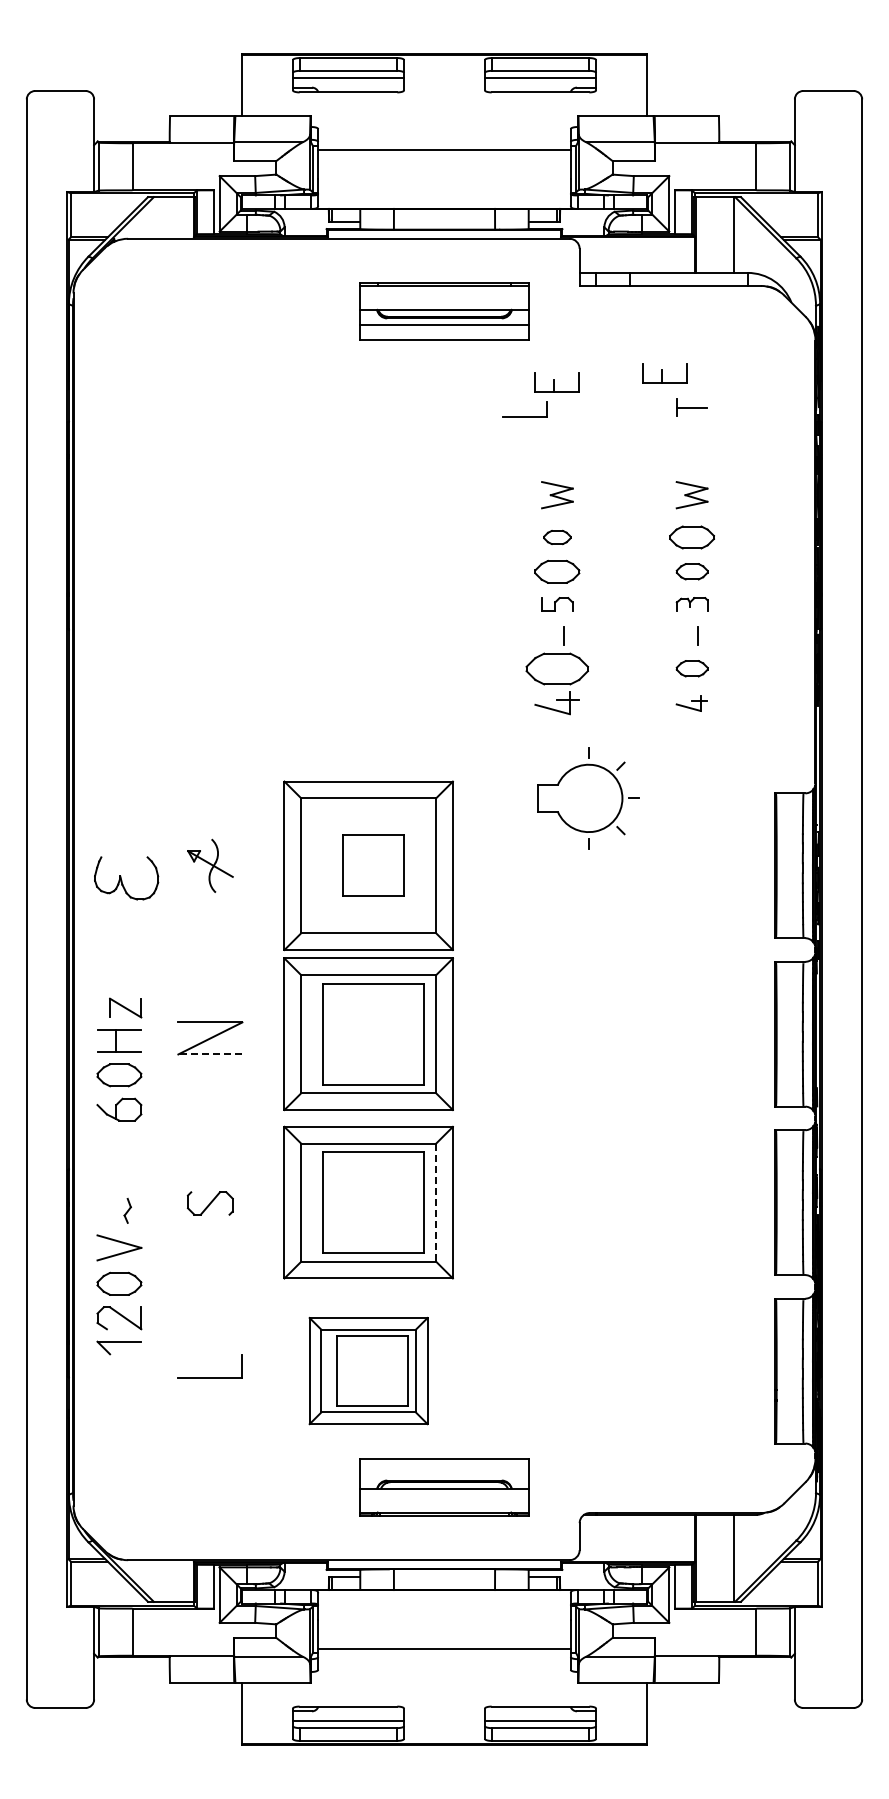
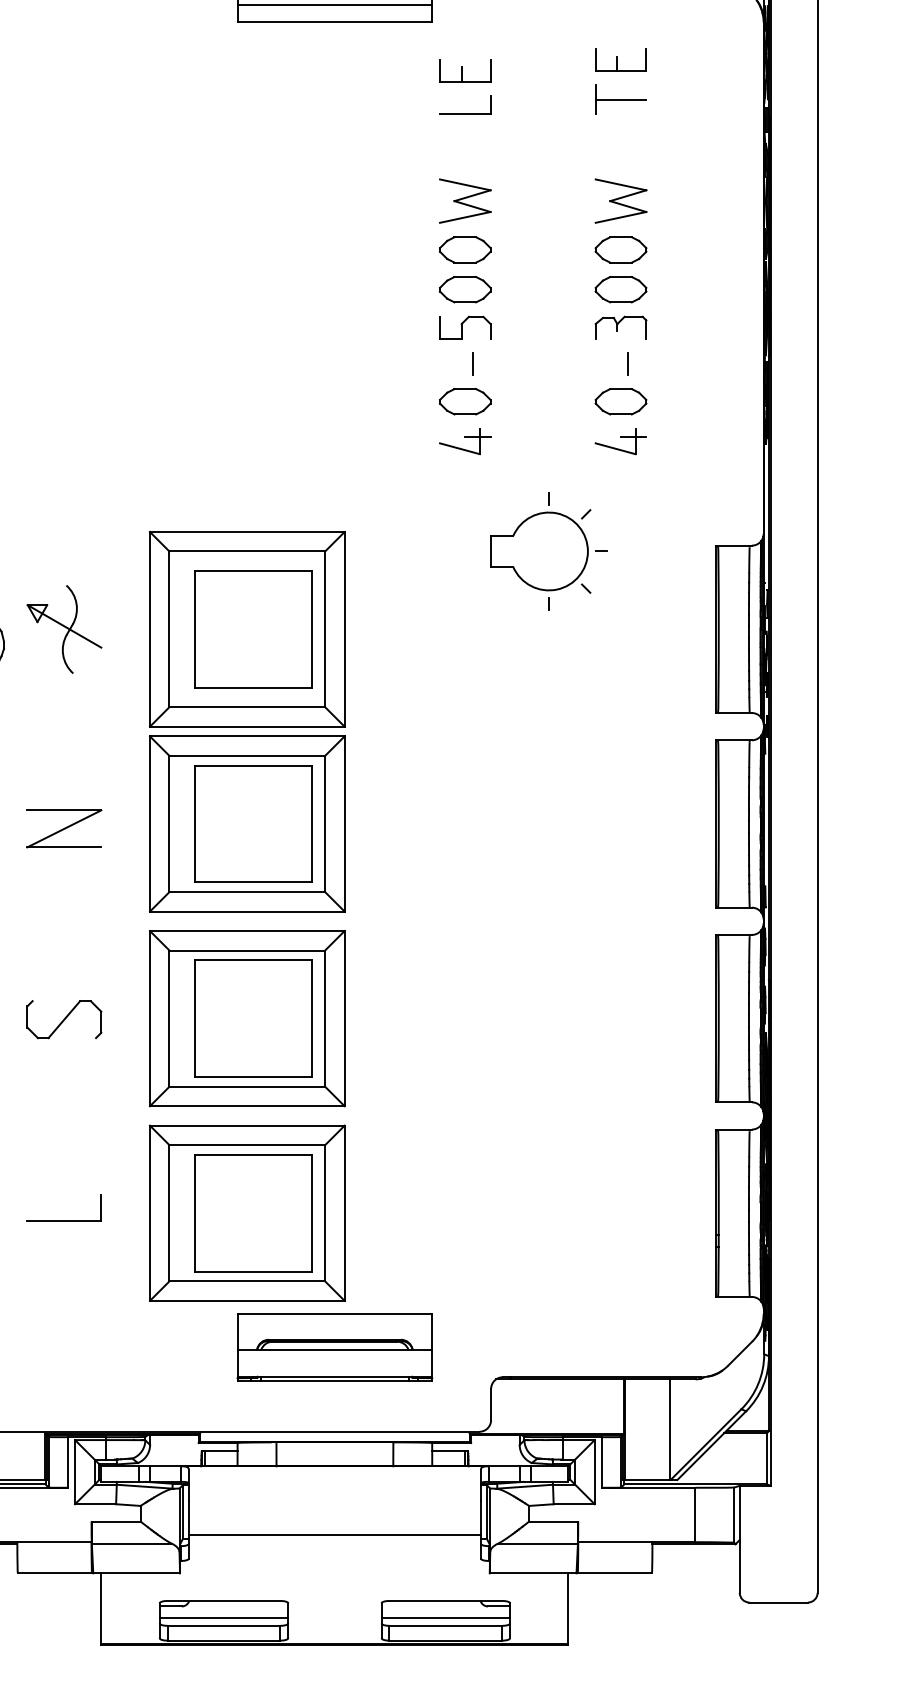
part: (664, 373) -> (620, 60), moved
part: (691, 407) -> (620, 99), size x1.43
part: (524, 416) -> (464, 113), moved
part: (557, 494) -> (465, 200), size x1.43
part: (691, 494) -> (620, 200), size x1.43
part: (557, 537) -> (465, 249), size x1.67
part: (692, 571) -> (621, 289), size x1.43
part: (557, 604) -> (465, 327), size x1.43
part: (692, 604) -> (621, 327), size x1.43
part: (557, 668) -> (465, 401), size x0.71
part: (692, 668) -> (621, 401), size x1.43
part: (691, 703) -> (620, 441), size x1.43
part: (588, 798) -> (548, 551), moved
part: (210, 865) -> (64, 628), size x1.43
part: (373, 865) -> (252, 628), size x1.67
line: (209, 1054) -> (63, 847), dashed -> solid
line: (436, 1202) -> (325, 1018), dashed -> solid
part: (210, 1203) -> (64, 1019), size x1.43
part: (368, 1370) -> (247, 1212), size x1.43

